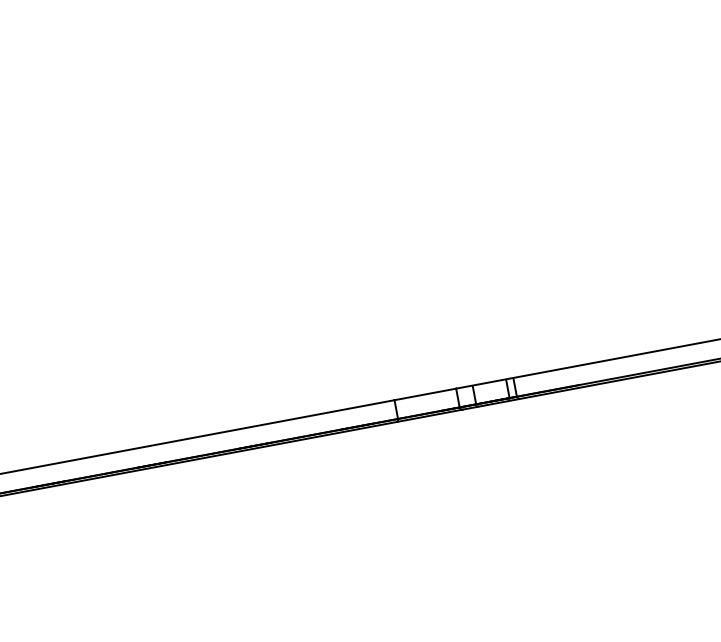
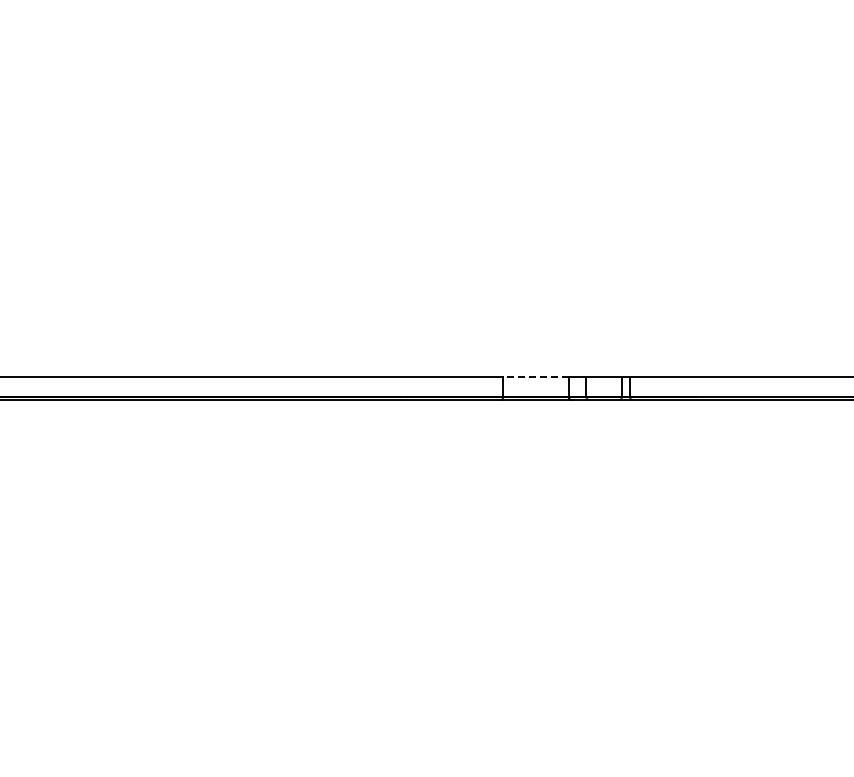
line: (425, 394) -> (535, 377), solid -> dashed

